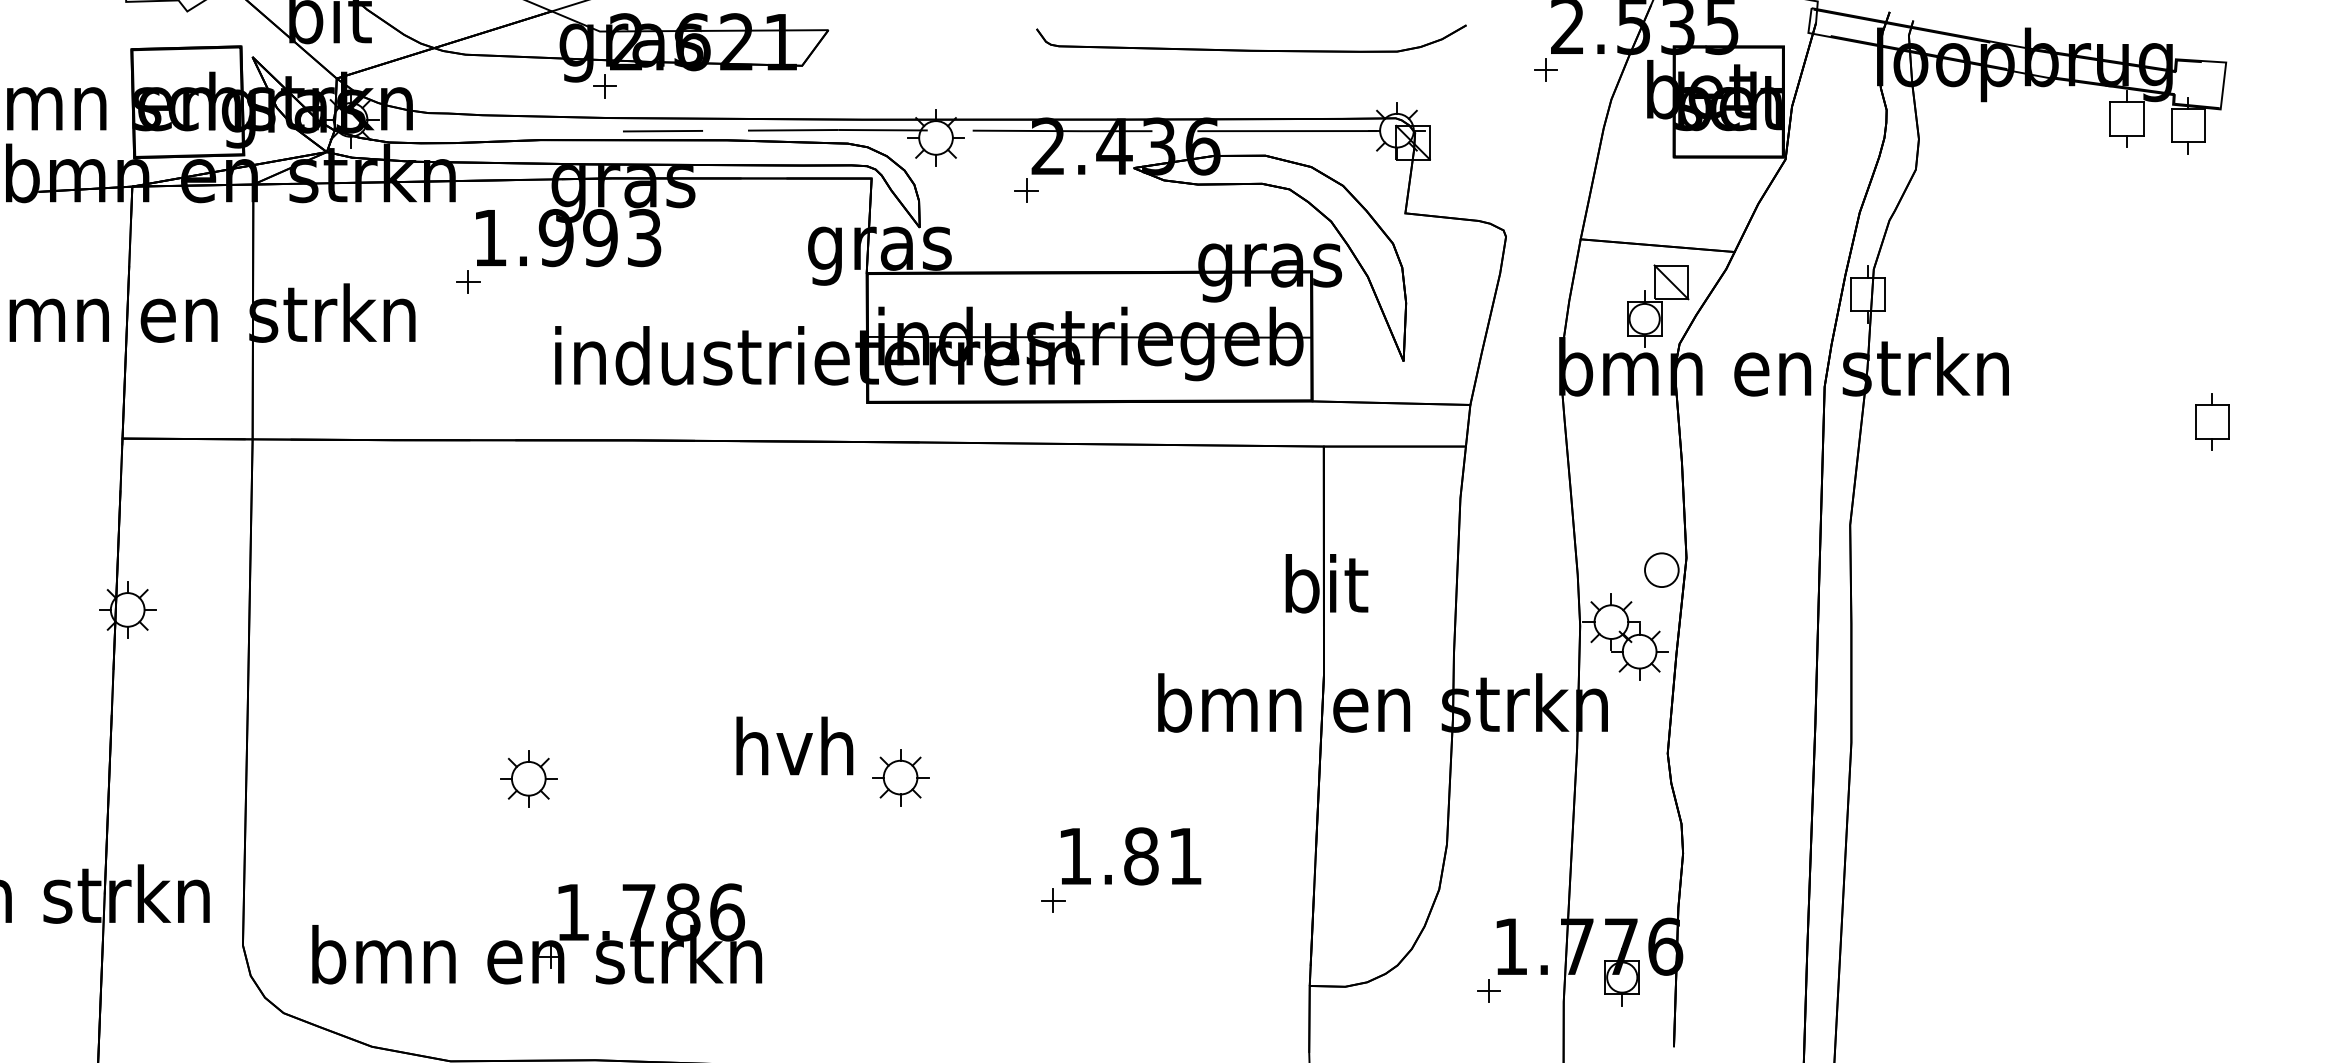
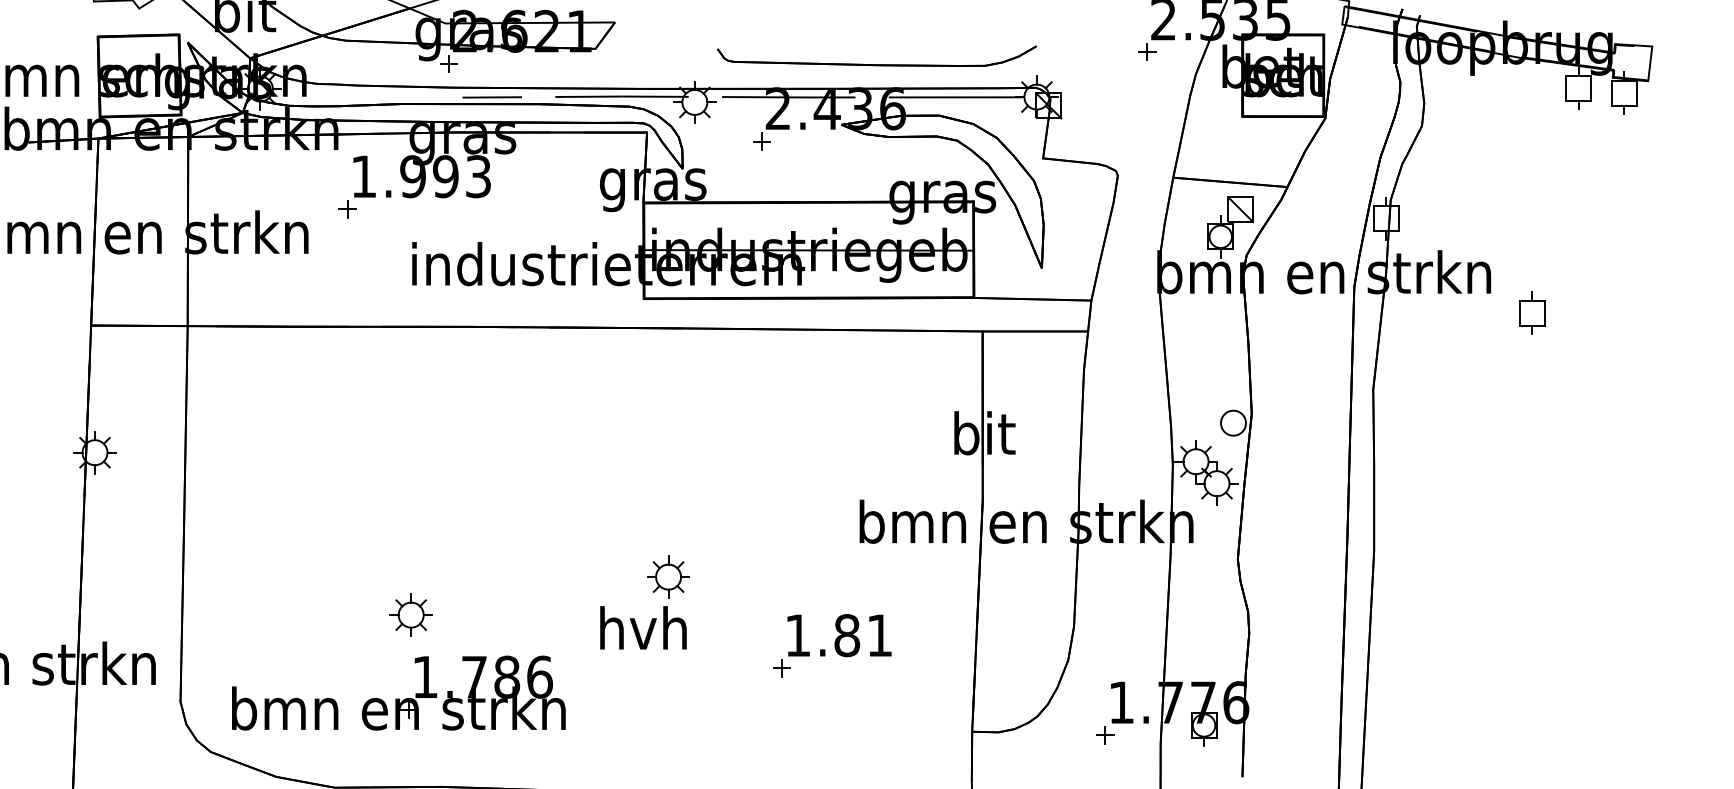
part: (1251, 49) -> (877, 64), moved
part: (2212, 421) -> (1532, 312), moved
text: (794, 745) -> (643, 627), moved
part: (528, 778) -> (410, 614), moved

